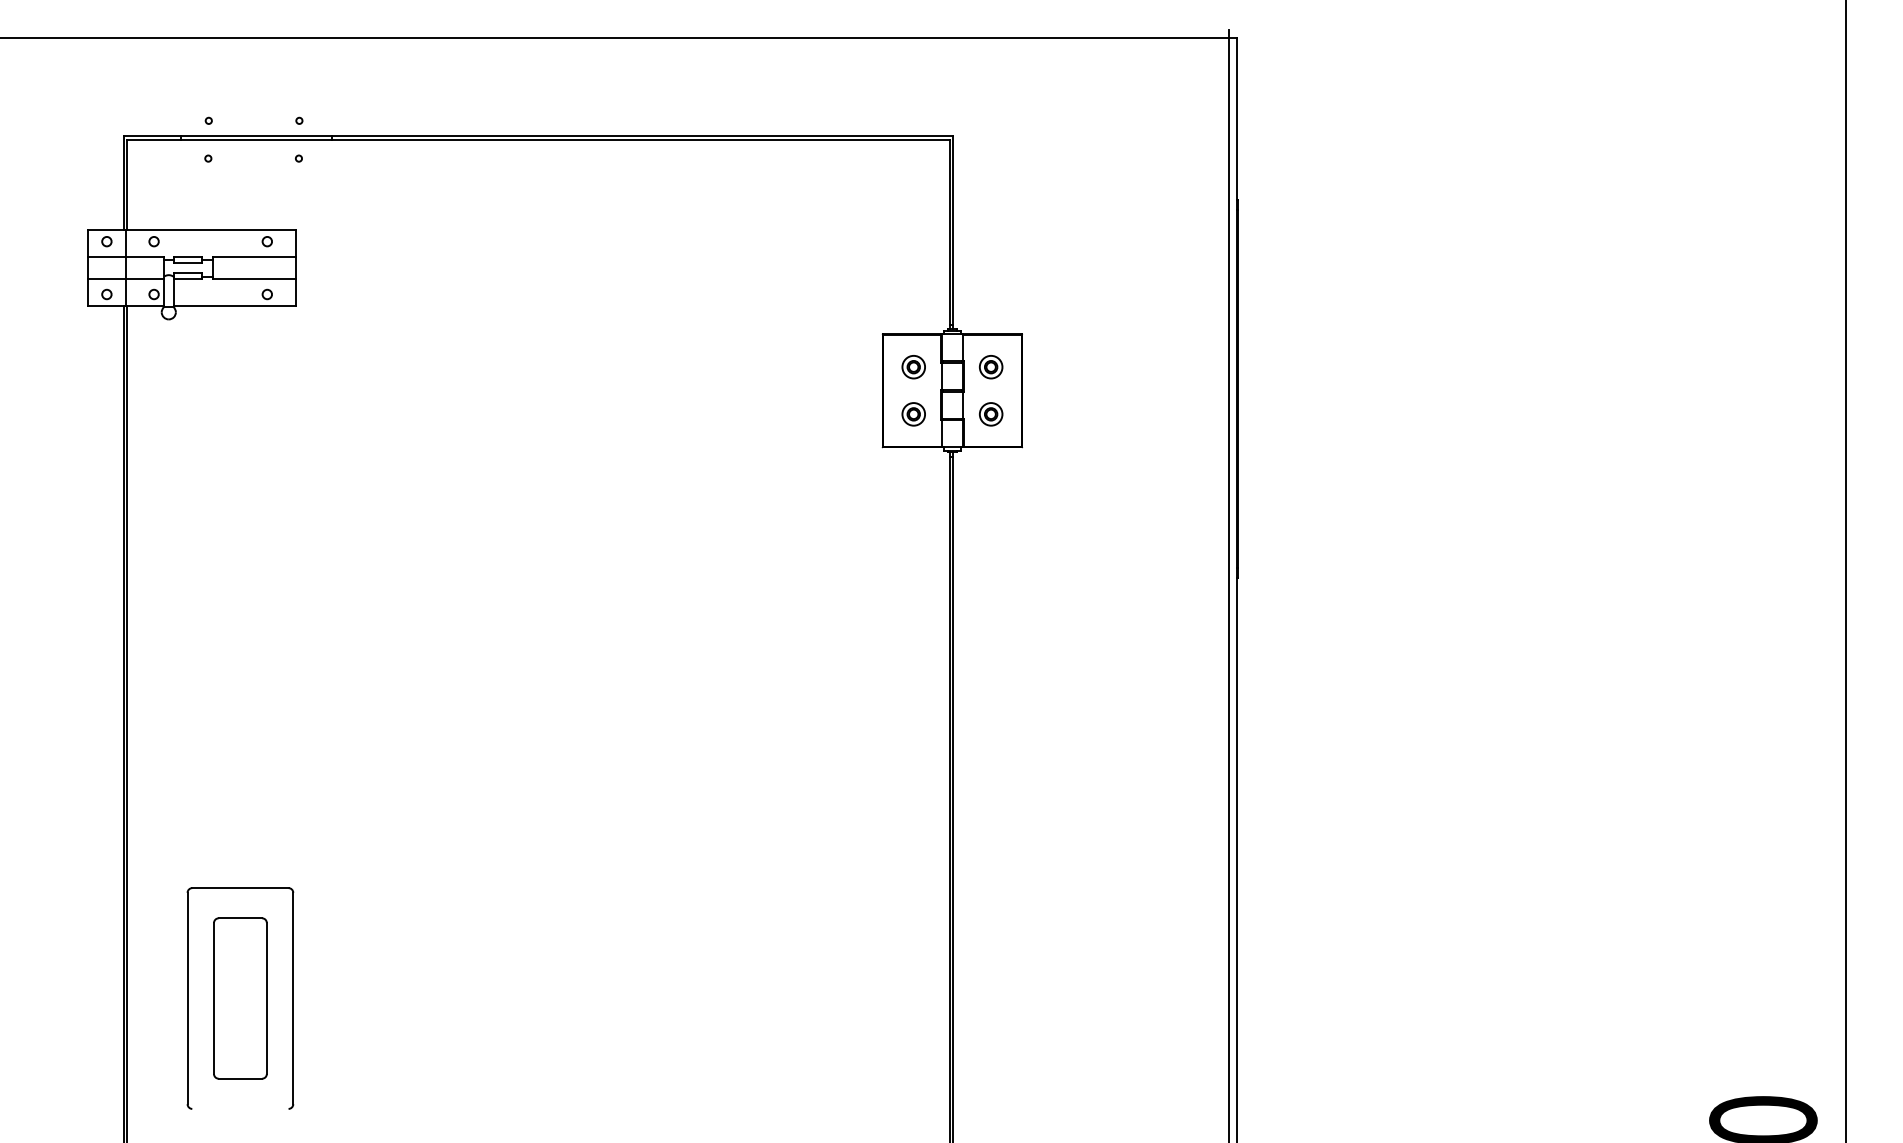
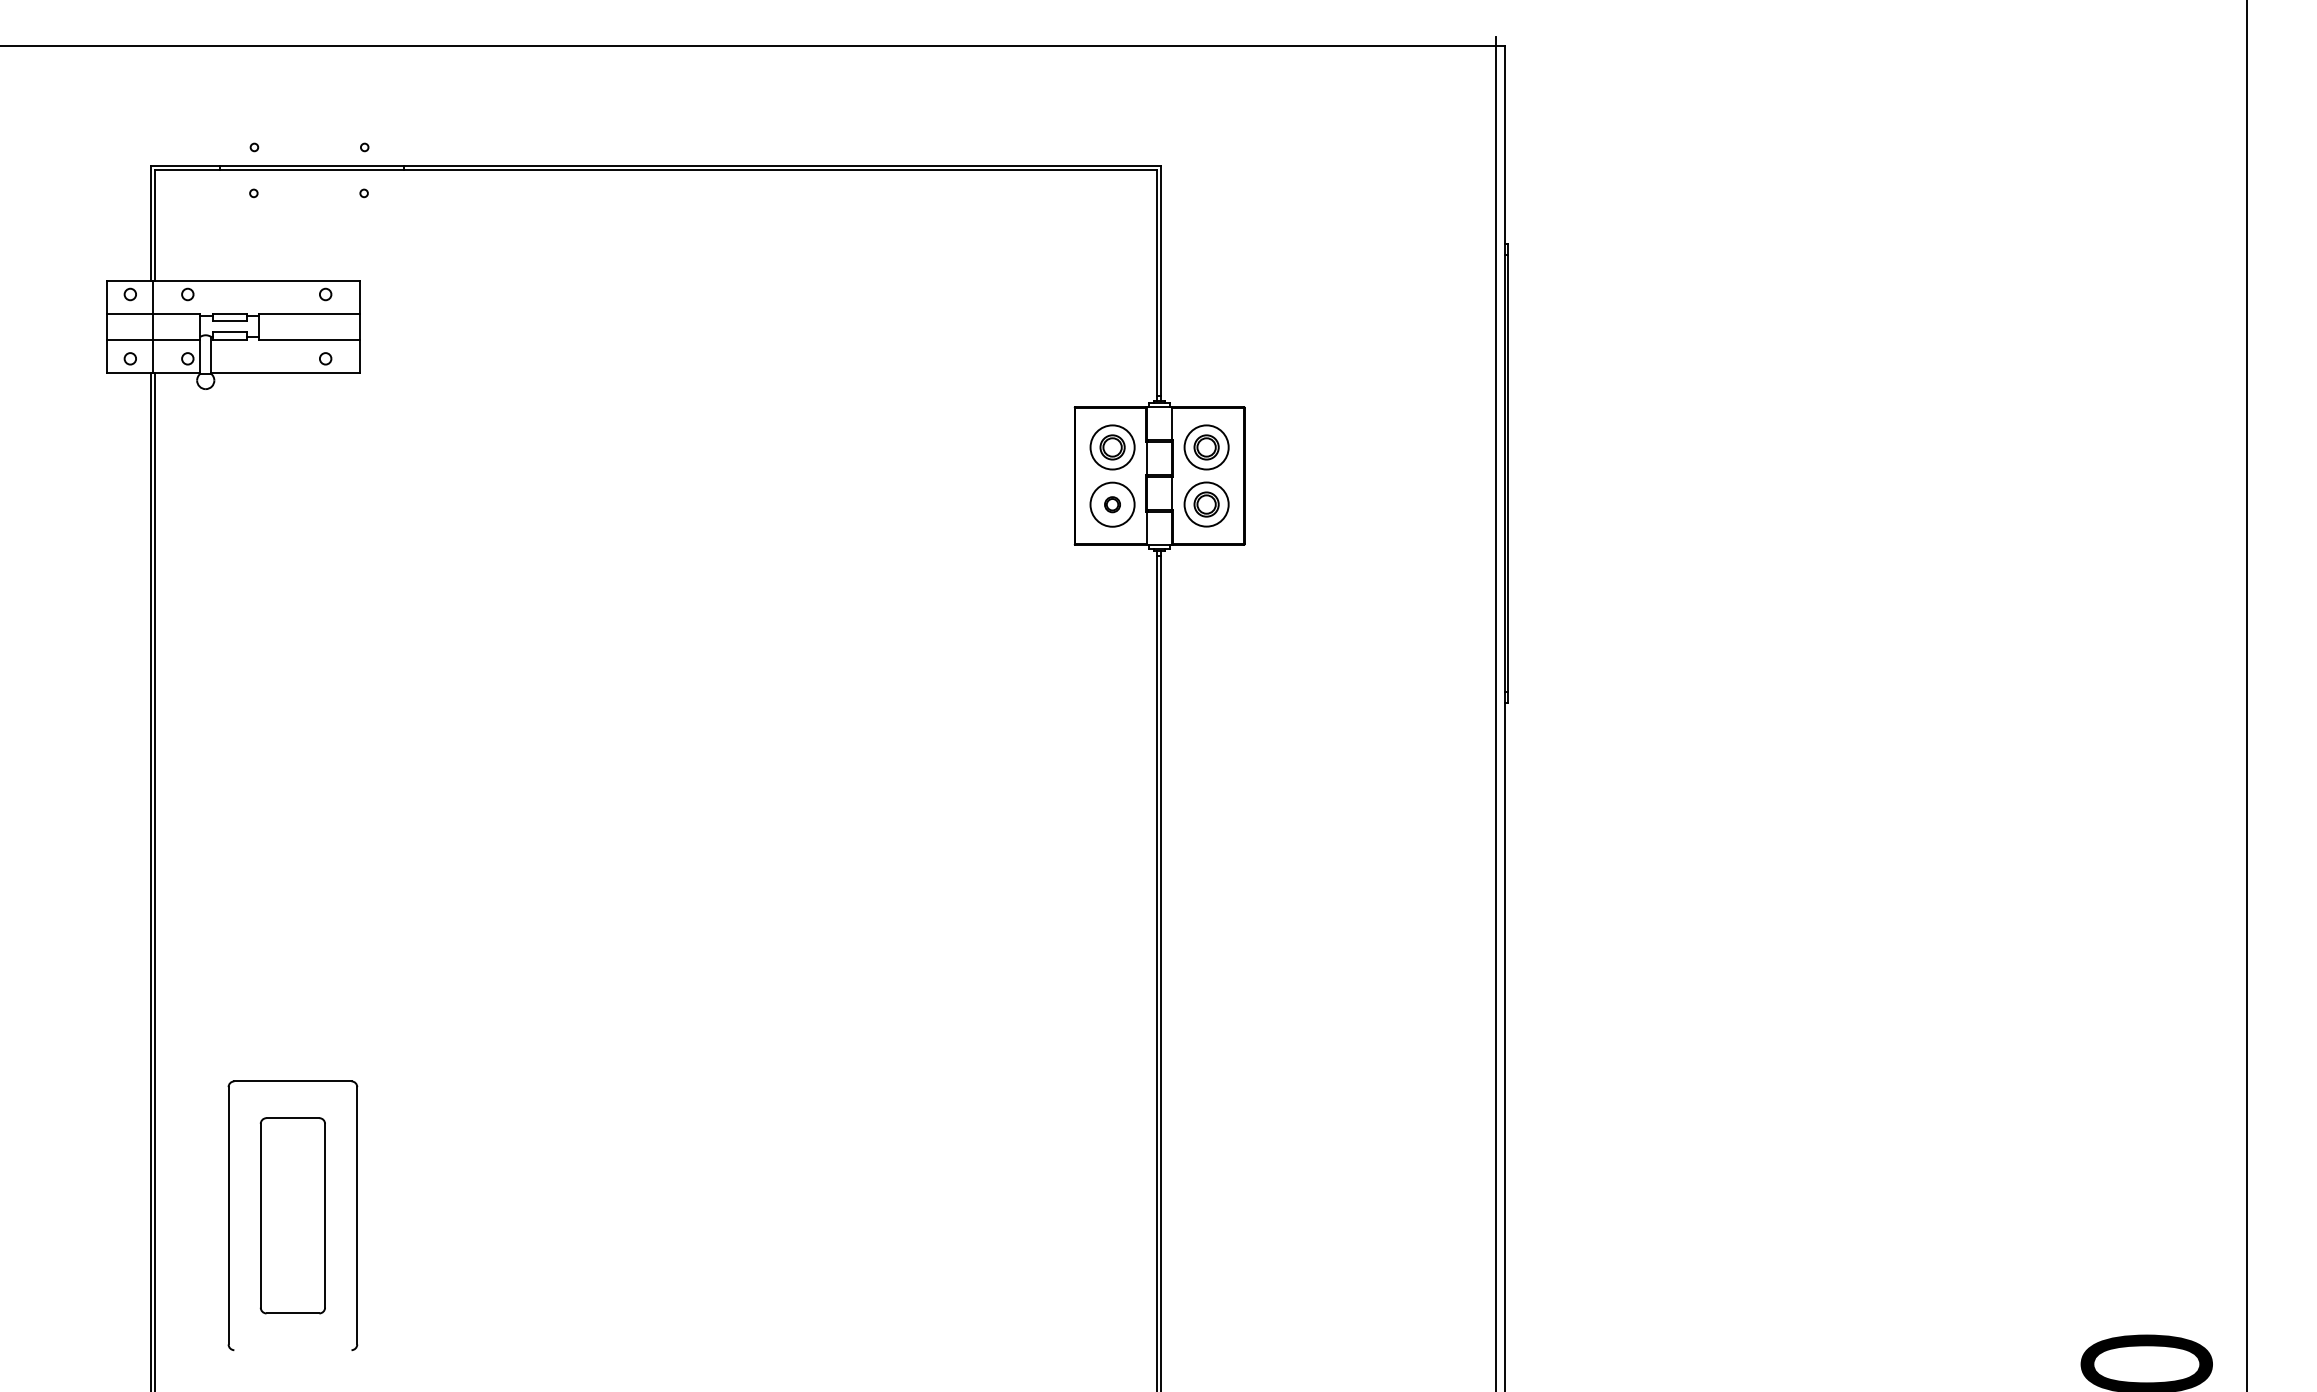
part: (913, 366) -> (1112, 446), size x1.6
part: (990, 366) -> (1206, 446), size x1.6
circle: (913, 414) -> (1112, 504), size x1.6
part: (990, 414) -> (1206, 504), size x1.6

